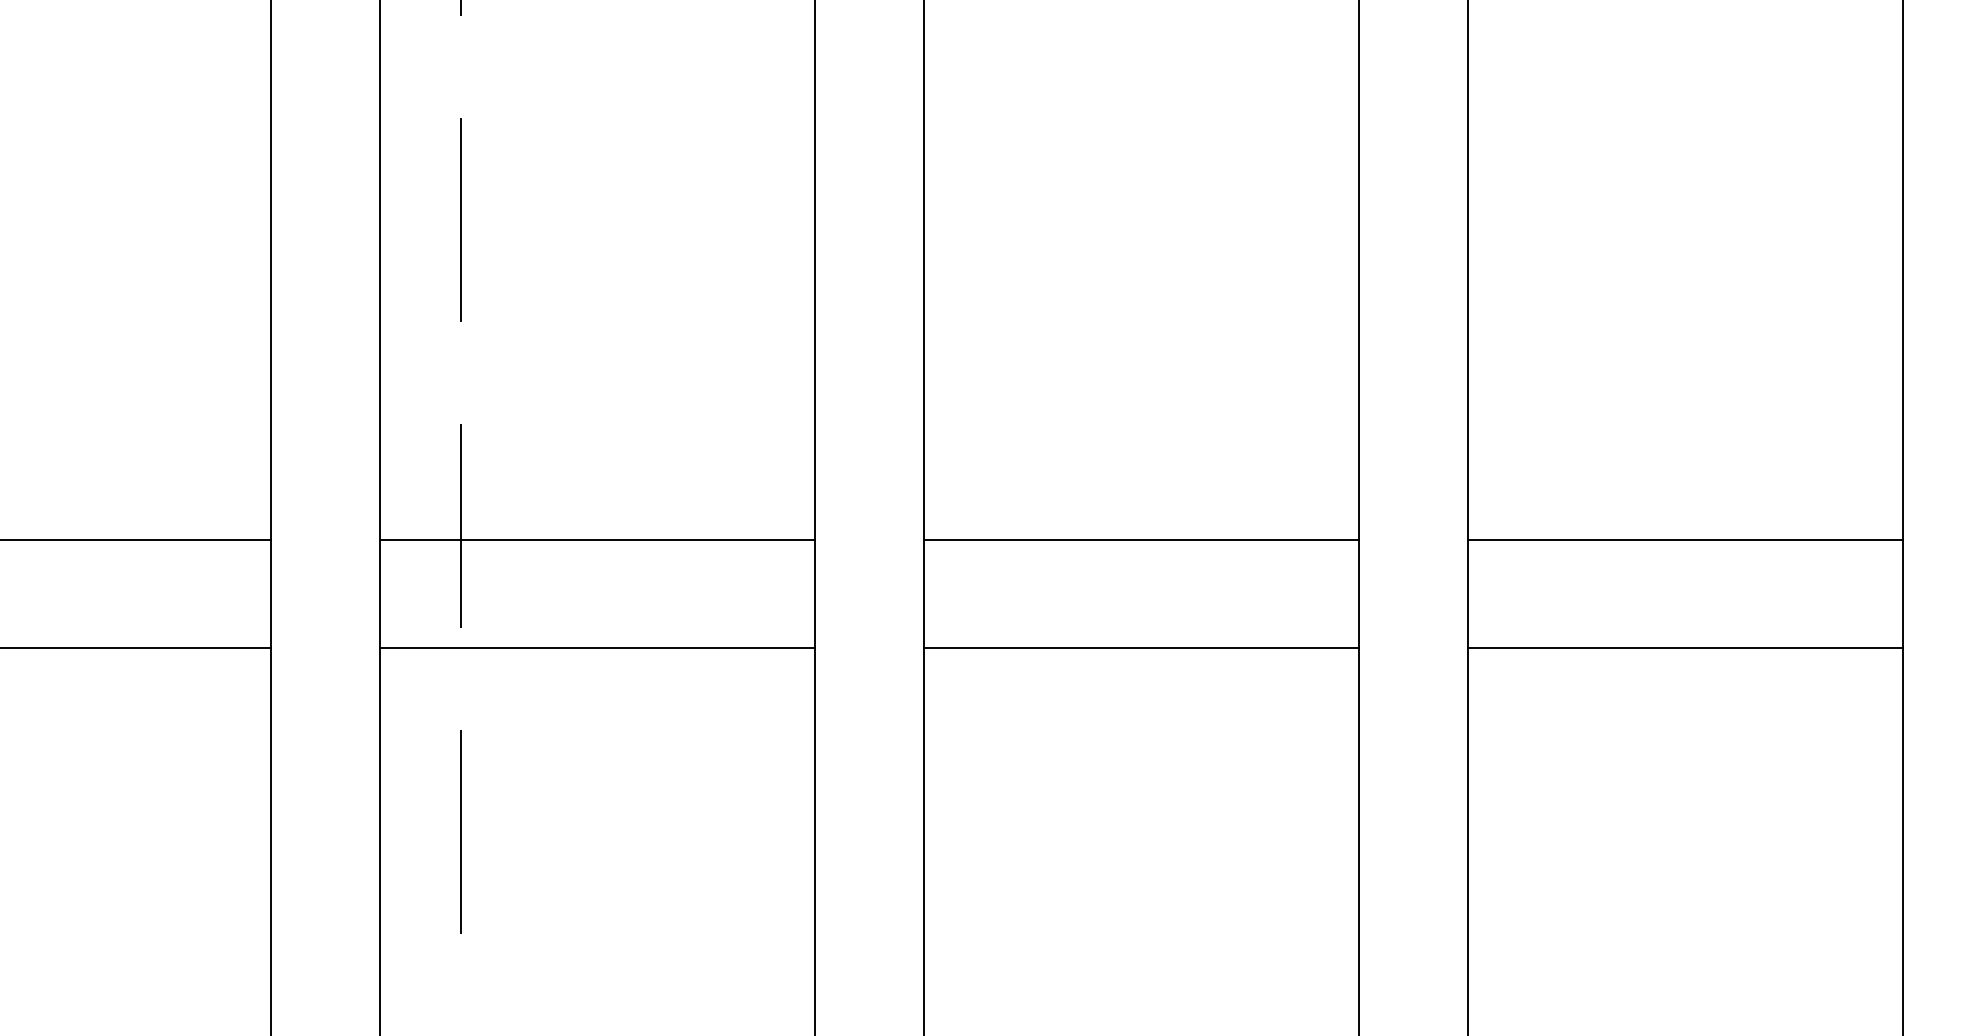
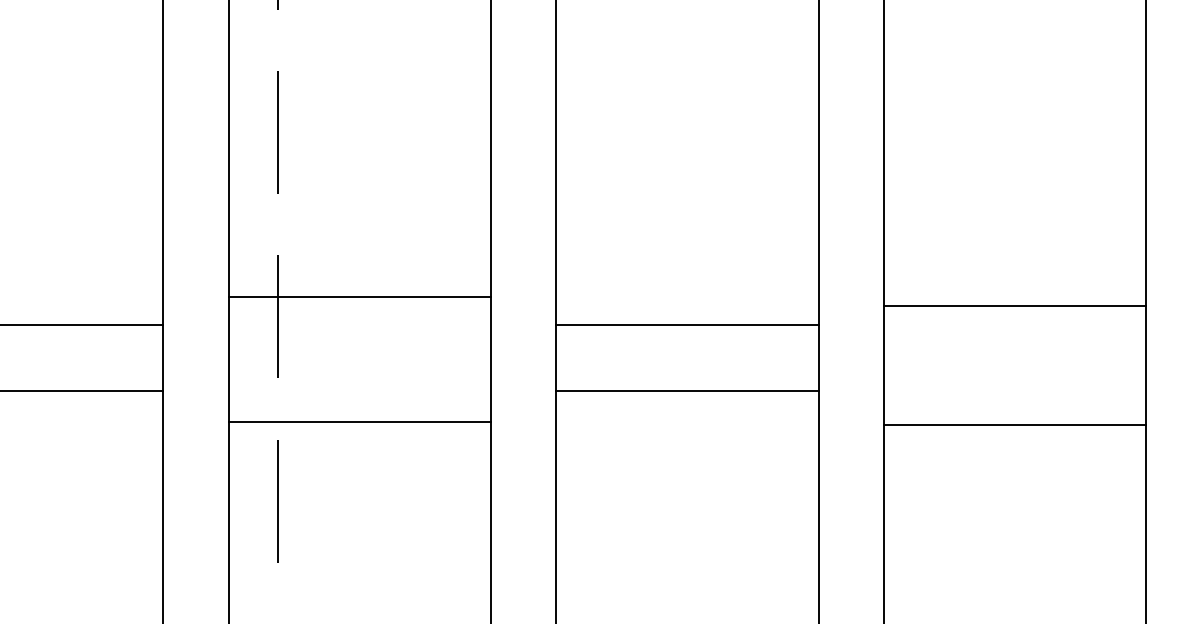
line: (596, 540) -> (359, 297), moved
line: (1685, 540) -> (1015, 306), moved
line: (596, 648) -> (359, 421), moved
line: (1685, 648) -> (1015, 424), moved

